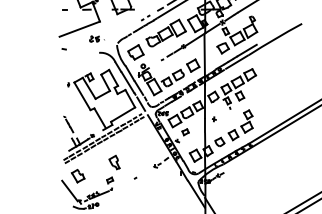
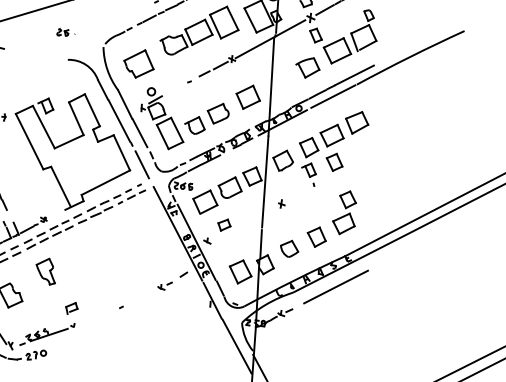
part: (97, 38) -> (66, 31), size x0.62
line: (245, 159) -> (336, 285), added
part: (114, 162) -> (45, 271), moved

